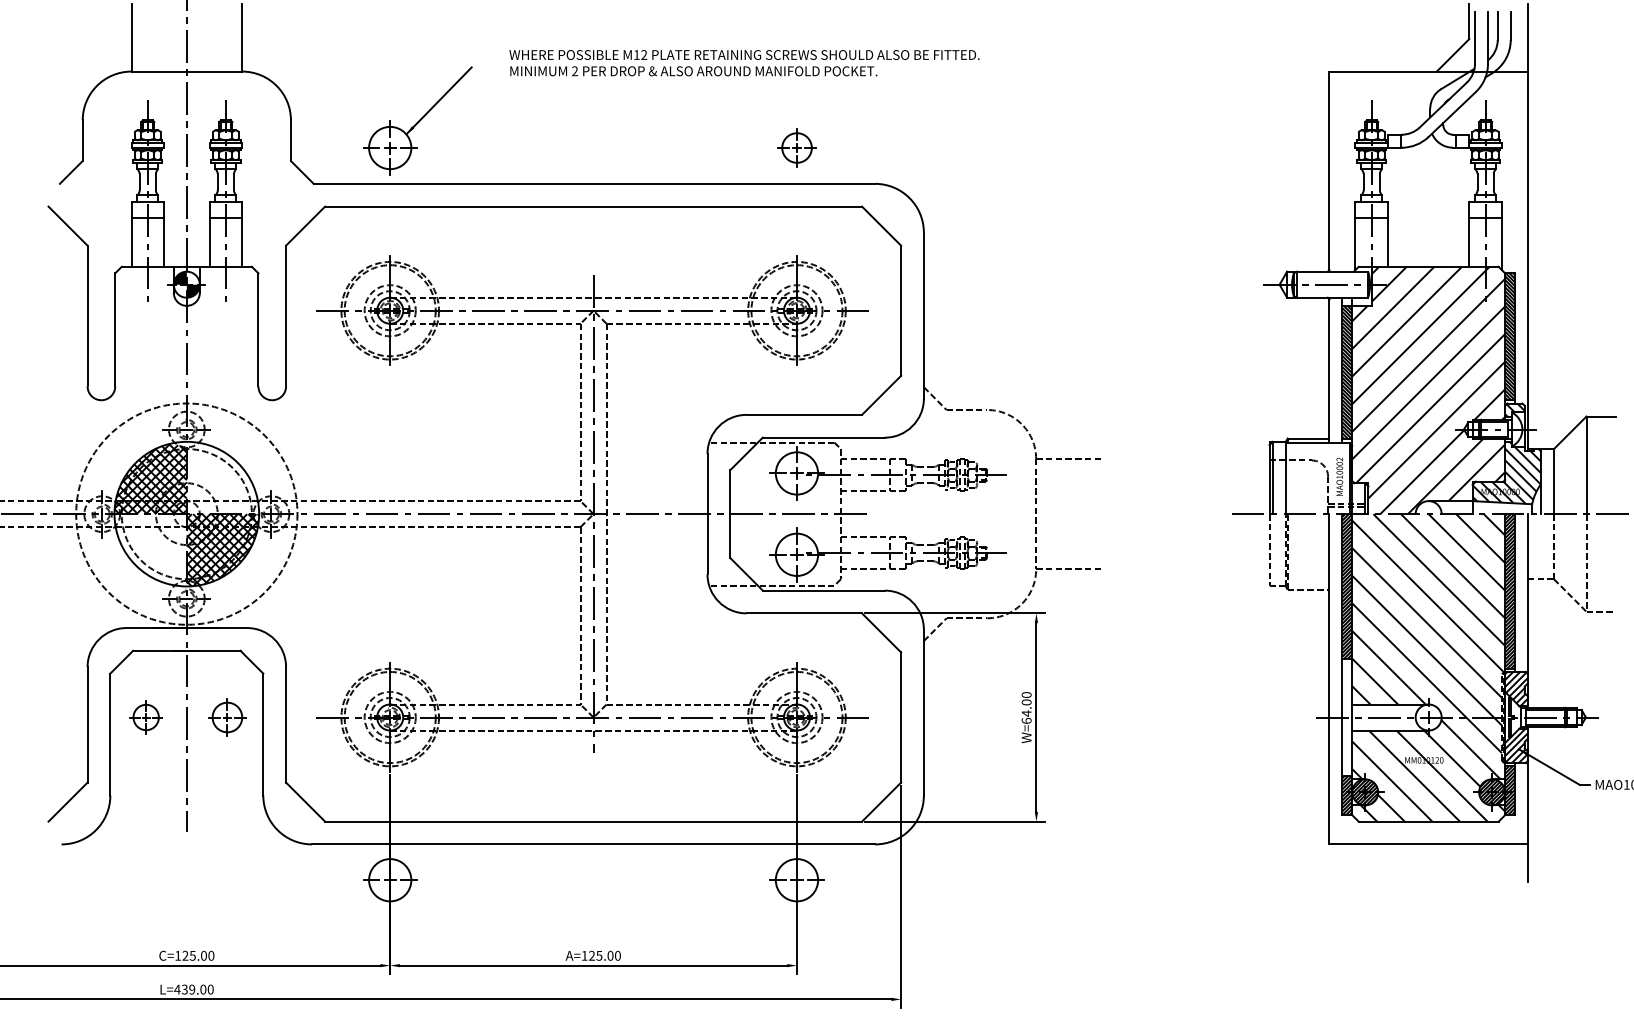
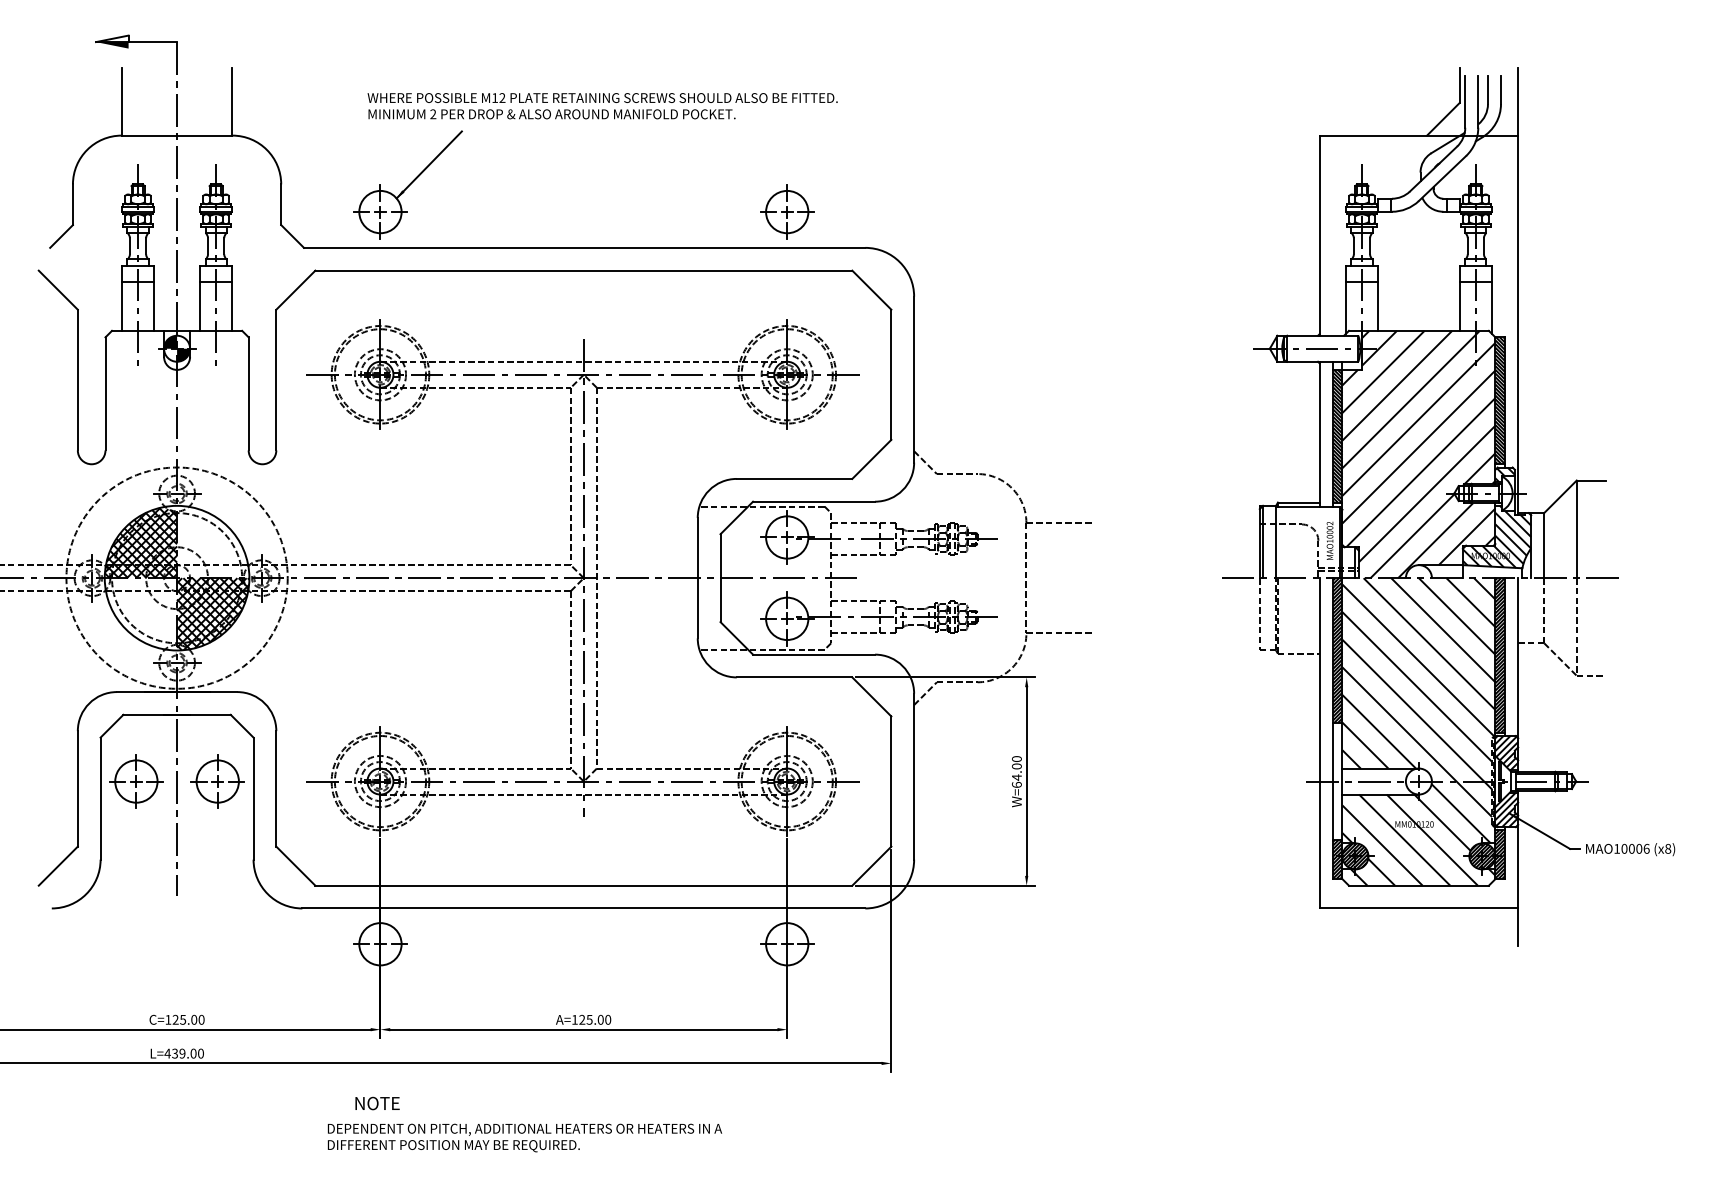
text: (744, 63) -> (602, 106), moved
part: (797, 147) -> (787, 211), size x1.43
part: (146, 717) -> (136, 781), size x1.67
part: (227, 717) -> (217, 781), size x1.43

